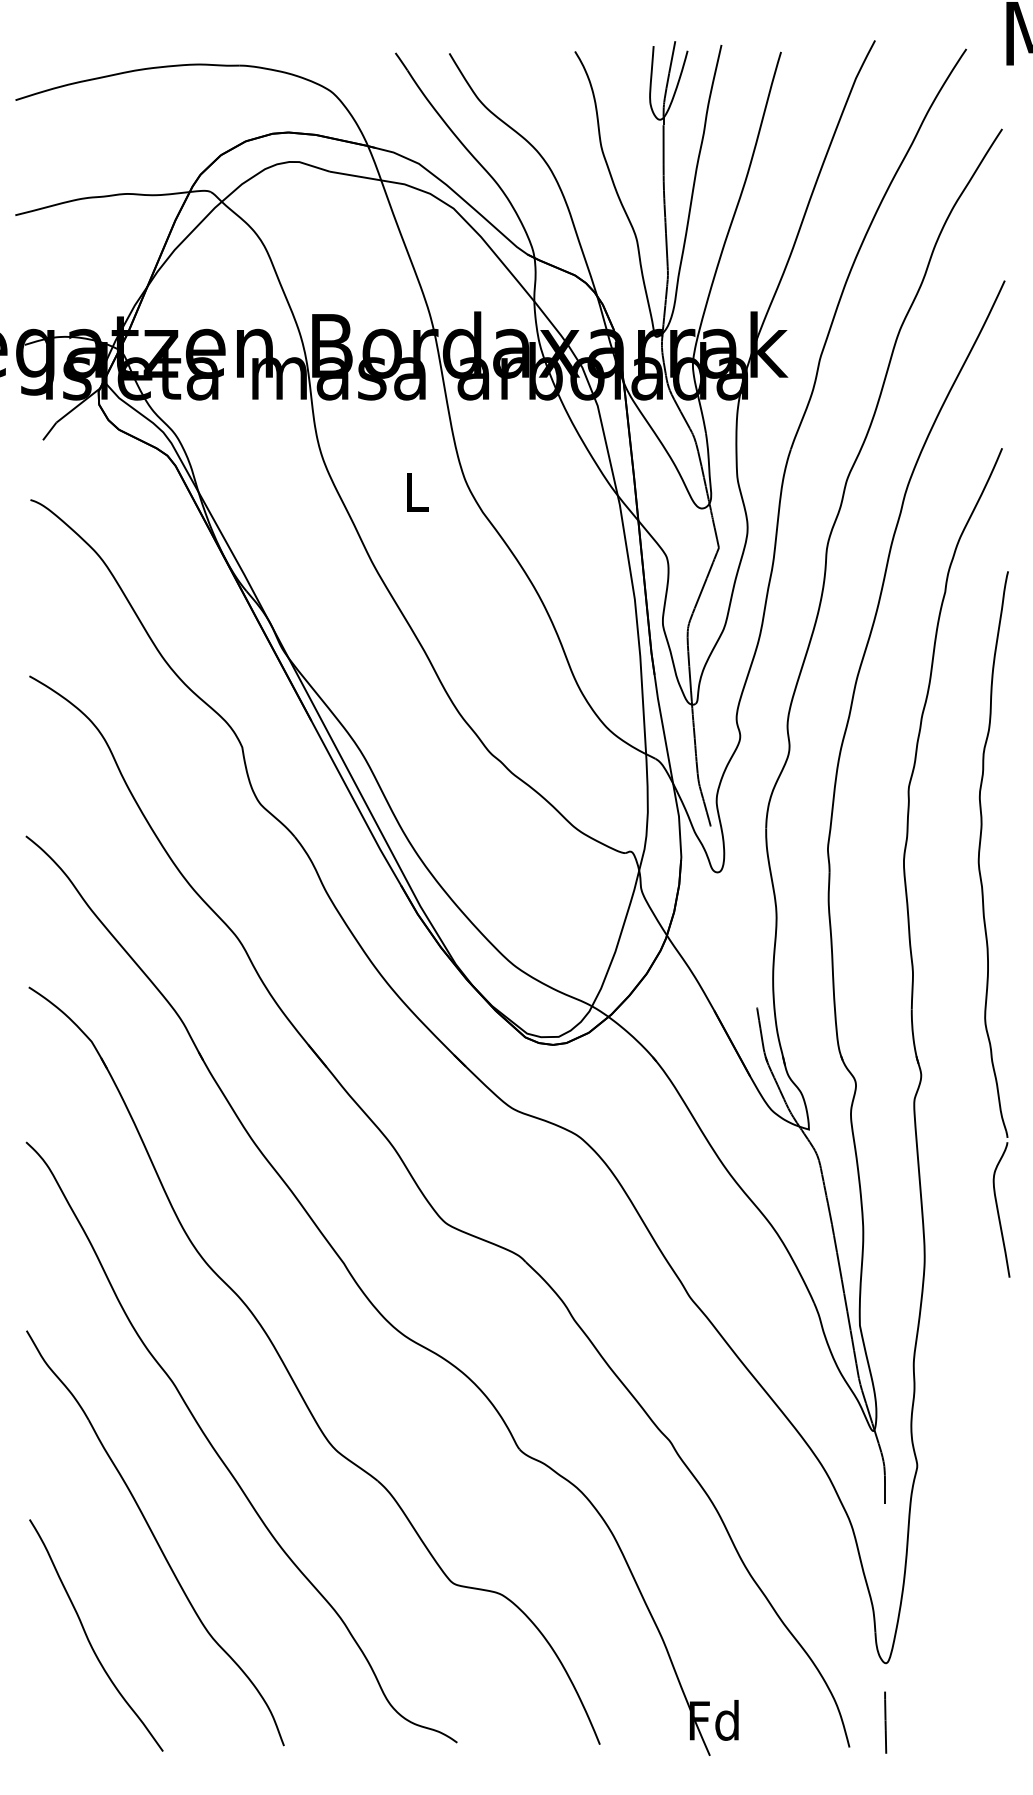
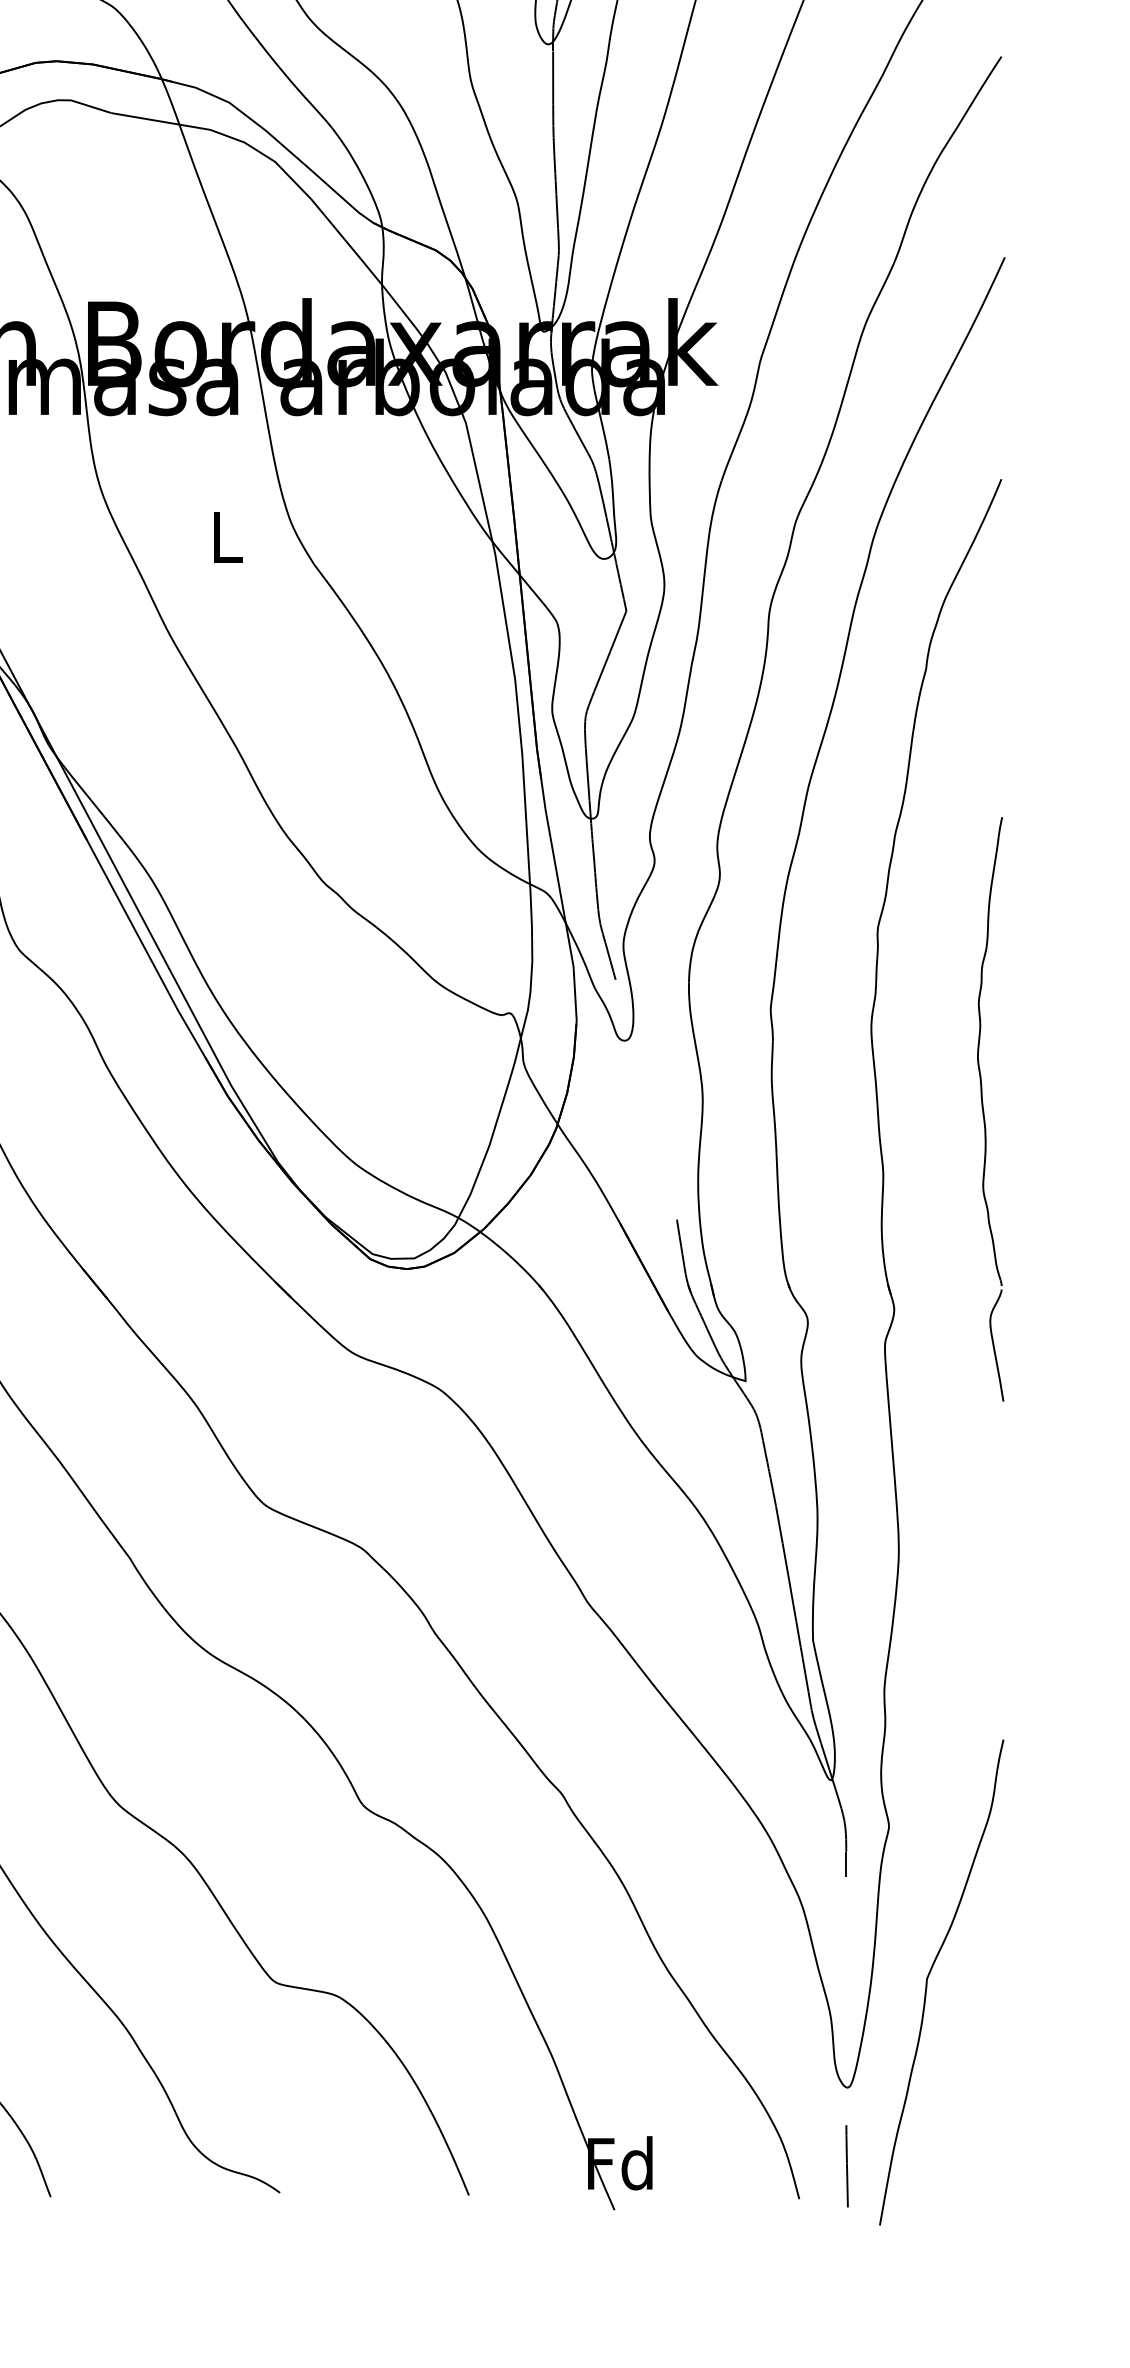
part: (993, 923) -> (989, 1108), size x0.62
curve: (948, 1578) -> (930, 1975), added

